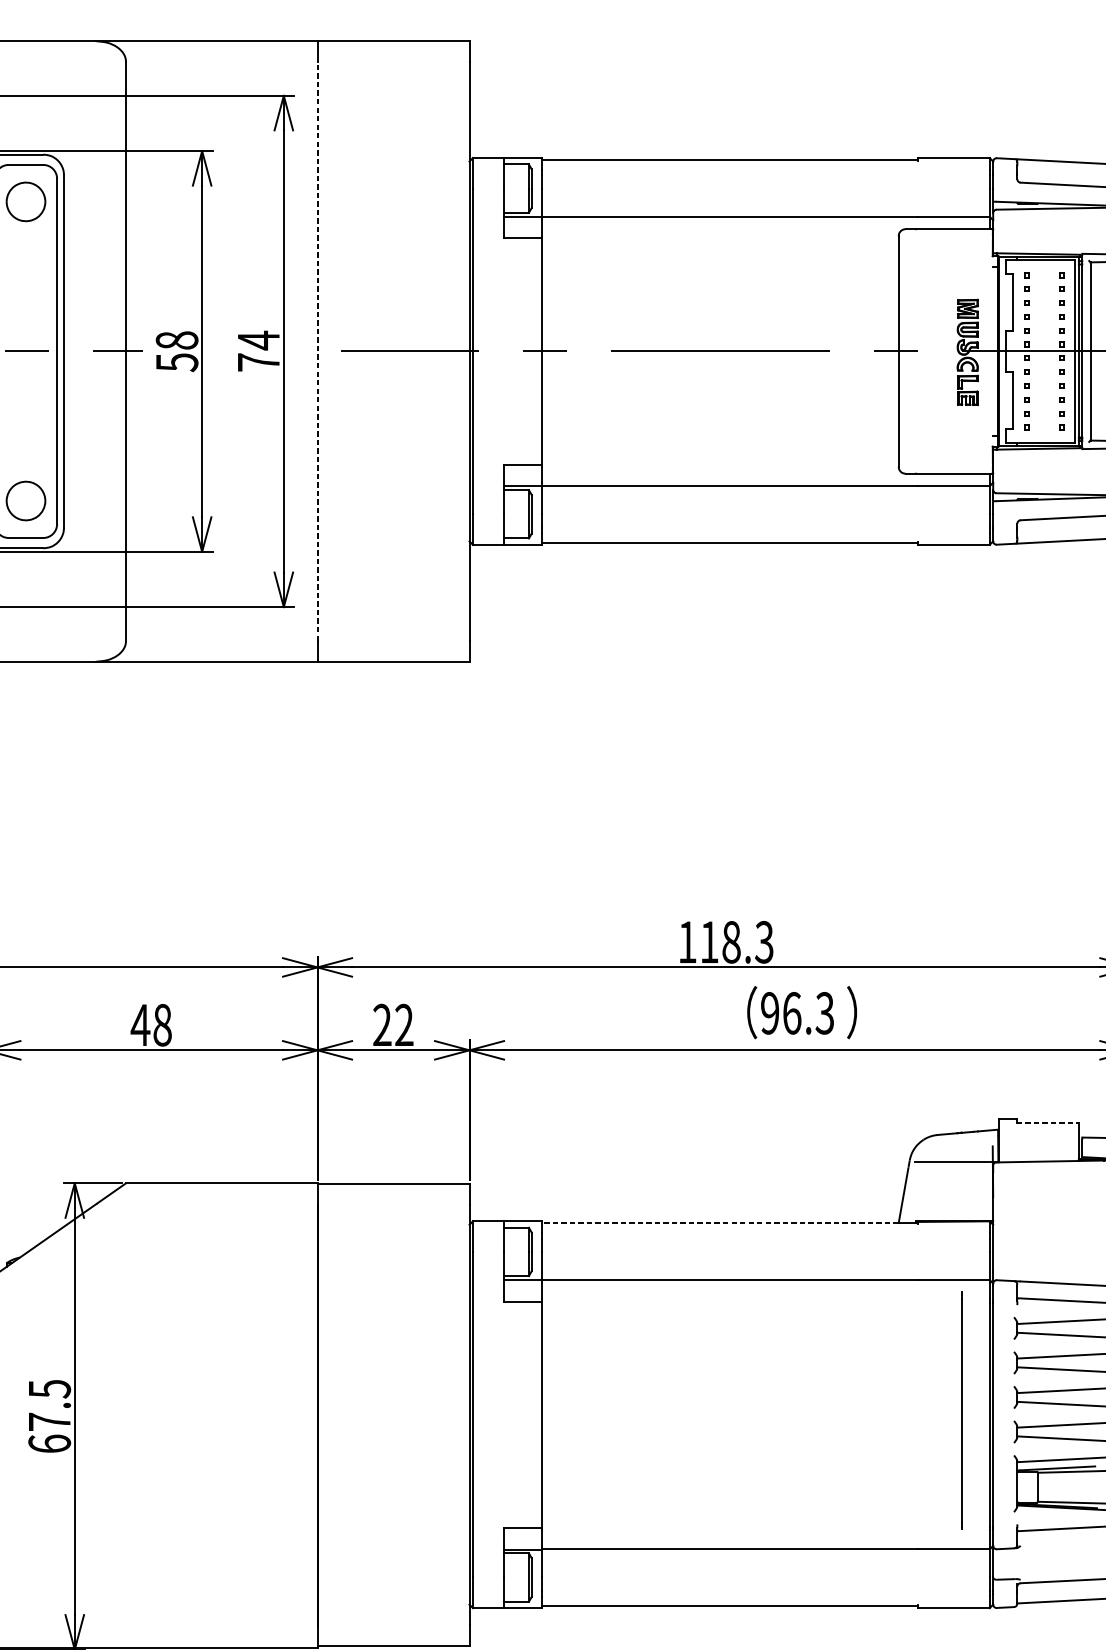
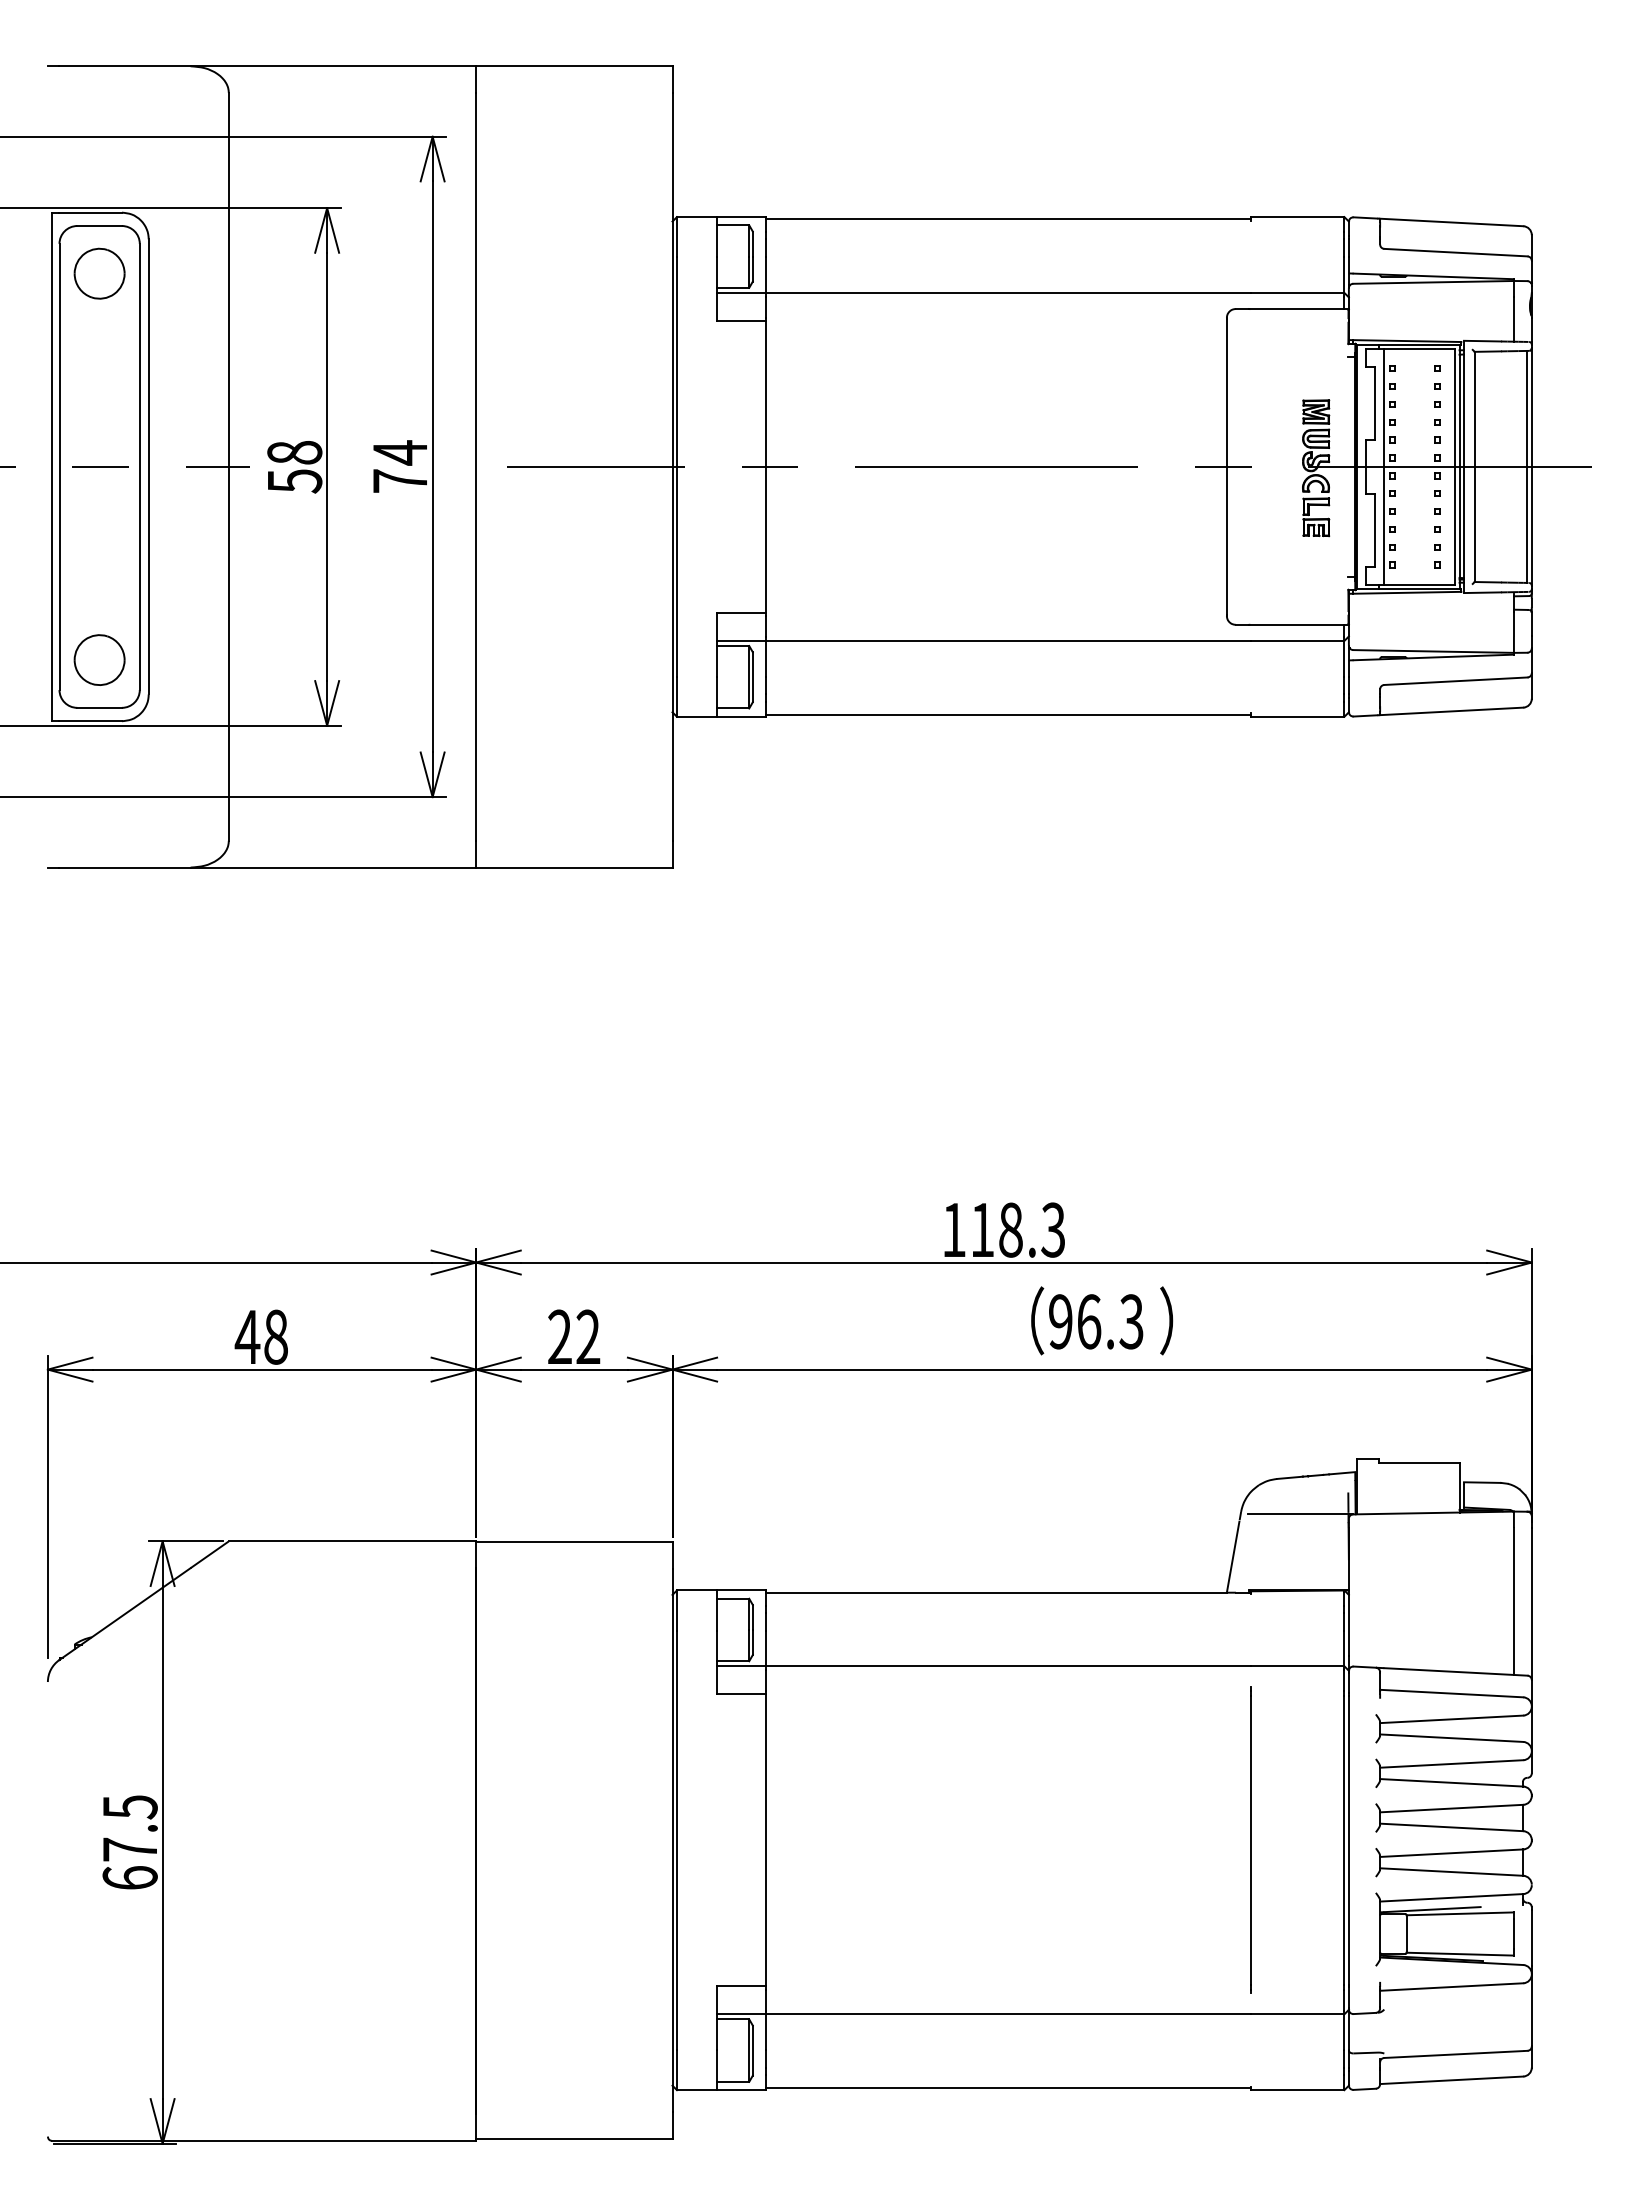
line: (317, 351) -> (476, 466), dashed -> solid
line: (1019, 351) -> (1383, 466), added
line: (1047, 1123) -> (1419, 1463), dashed -> solid
line: (720, 1222) -> (996, 1592), dashed -> solid
line: (961, 1410) -> (1250, 1839), moved

